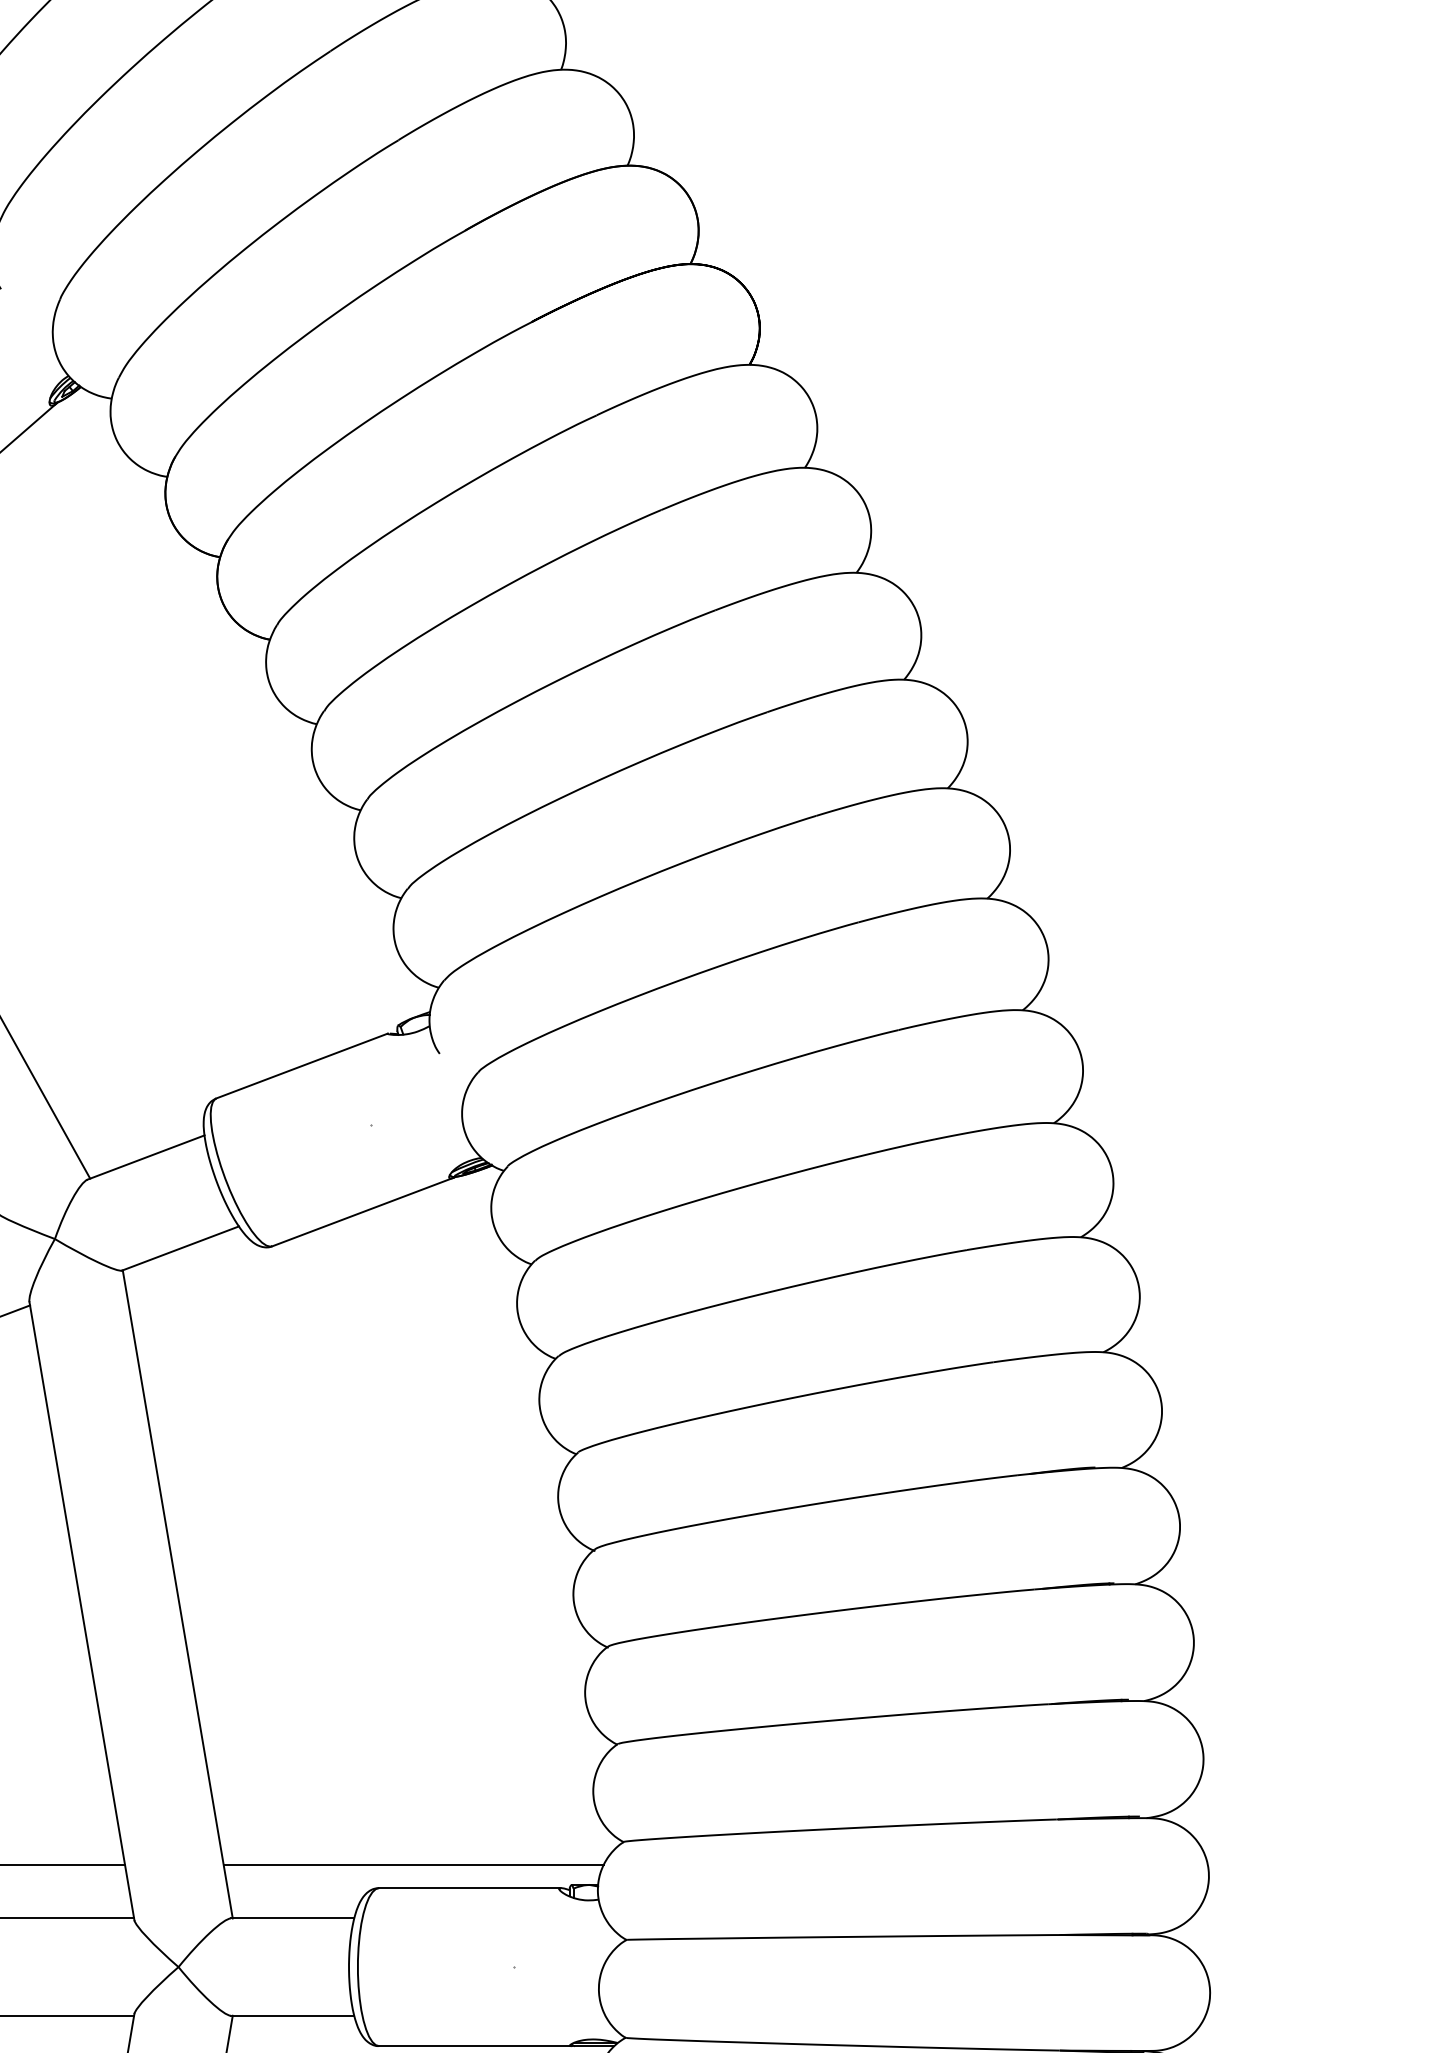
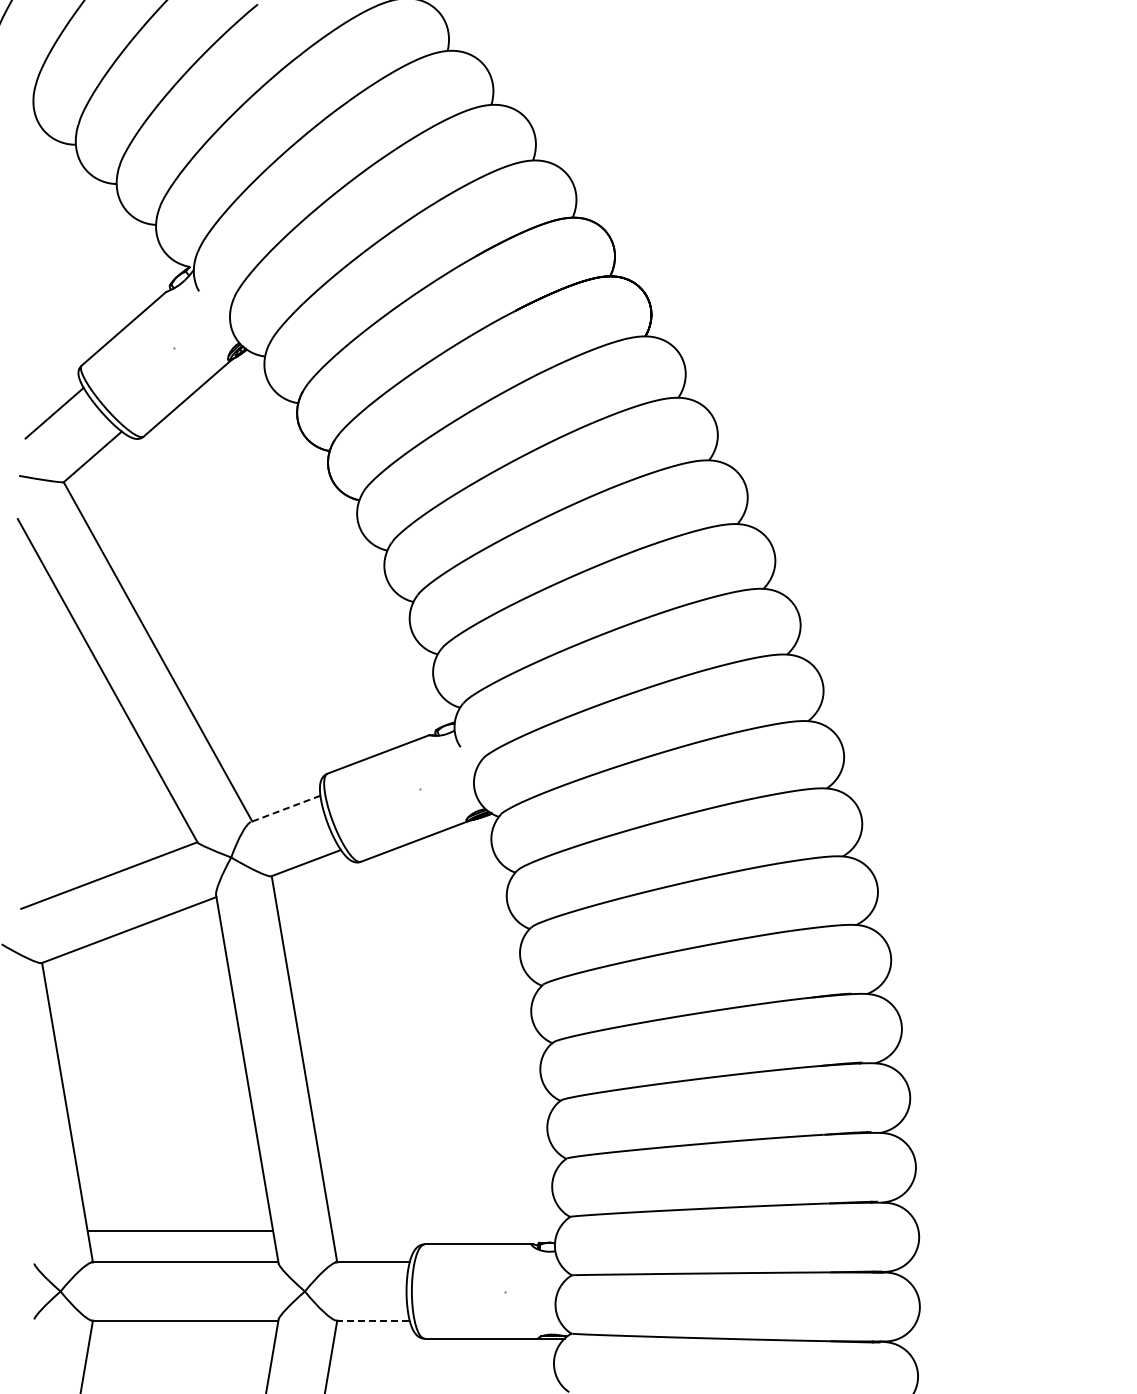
line: (145, 1158) -> (285, 809), solid -> dashed
line: (412, 1864) -> (444, 1230), removed
line: (291, 2015) -> (372, 1320), solid -> dashed

